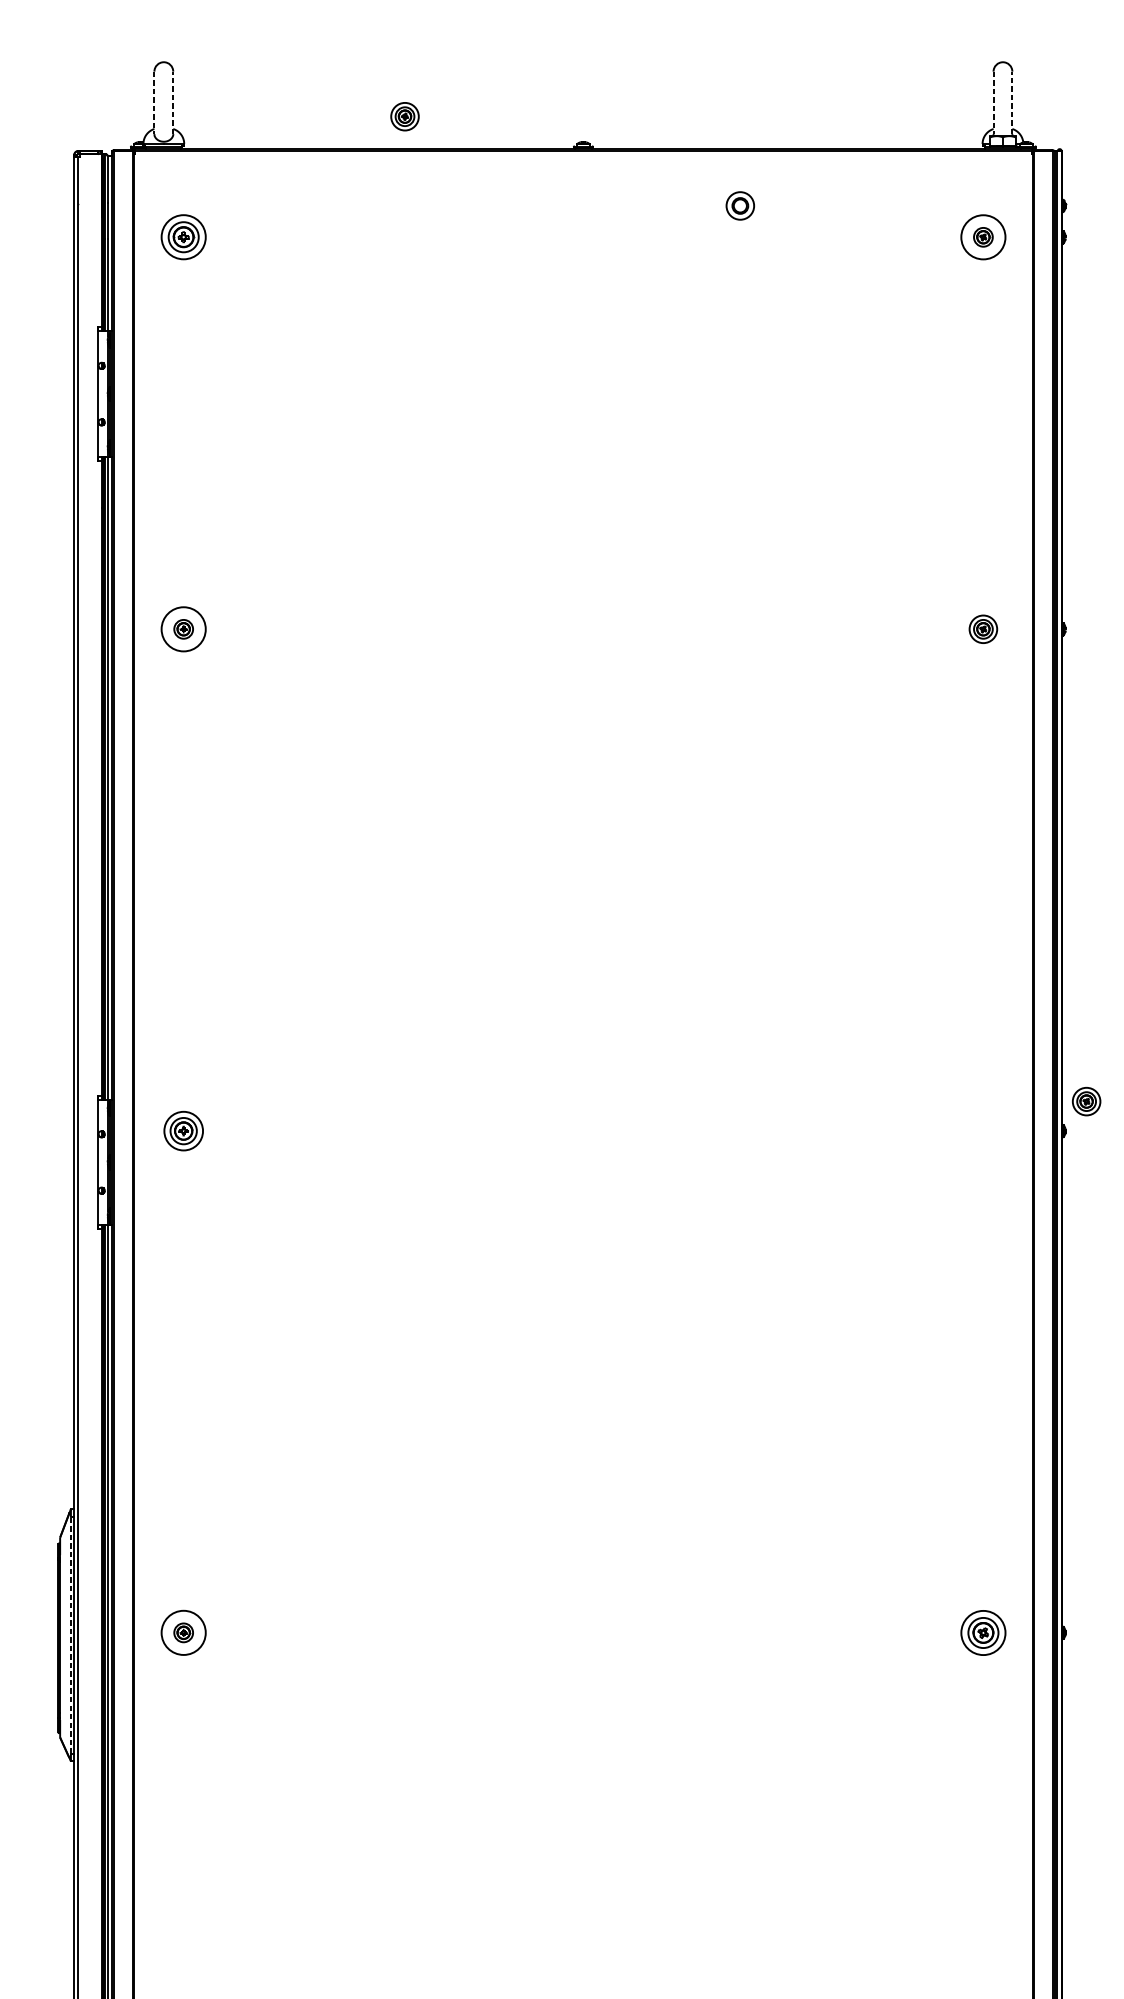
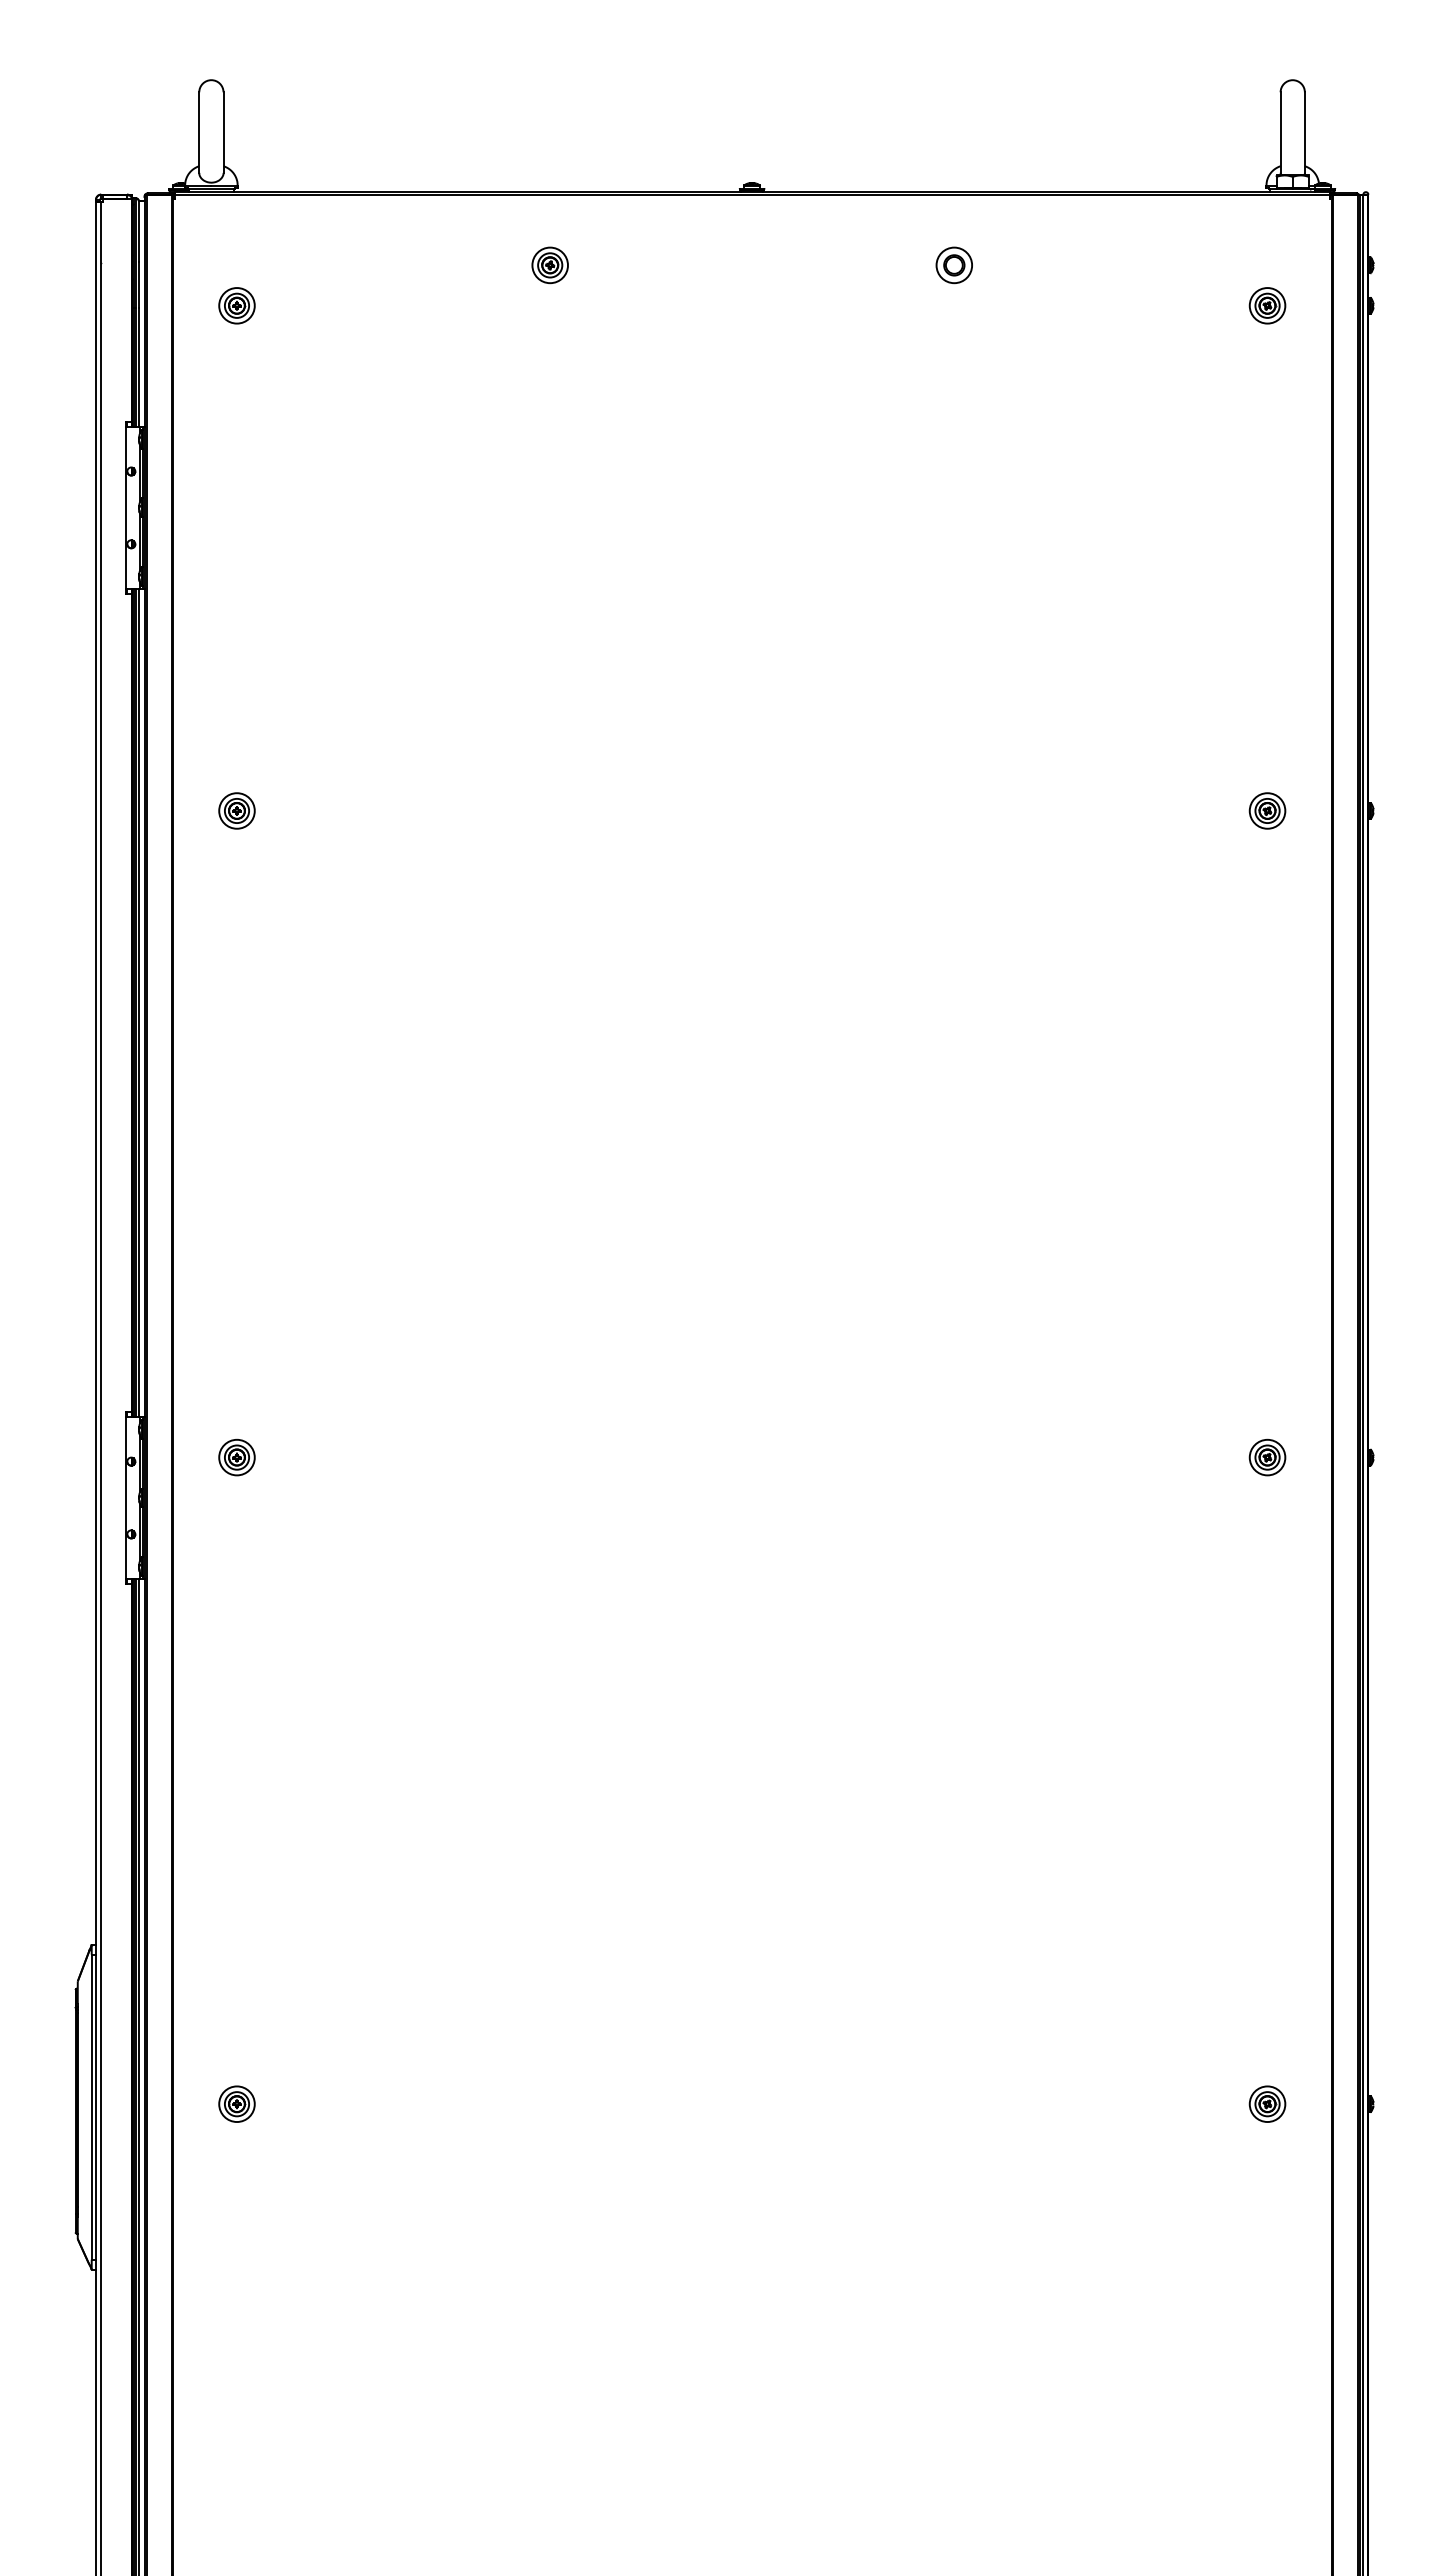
line: (173, 102) -> (223, 132), dashed -> solid
line: (1012, 102) -> (1304, 132), dashed -> solid
line: (154, 103) -> (199, 133), dashed -> solid
line: (993, 103) -> (1280, 133), dashed -> solid
part: (404, 116) -> (549, 265), moved
part: (183, 237) -> (236, 305), size x0.62
circle: (983, 237) -> (1267, 305), size x0.62
circle: (183, 628) -> (236, 810), size x0.62
part: (1086, 1101) -> (1267, 1457), moved
part: (183, 1131) -> (236, 1457), size x0.71
part: (983, 1632) -> (1267, 2103), size x0.62
circle: (183, 1633) -> (236, 2104), size x0.62
line: (70, 1635) -> (91, 2107), dashed -> solid

